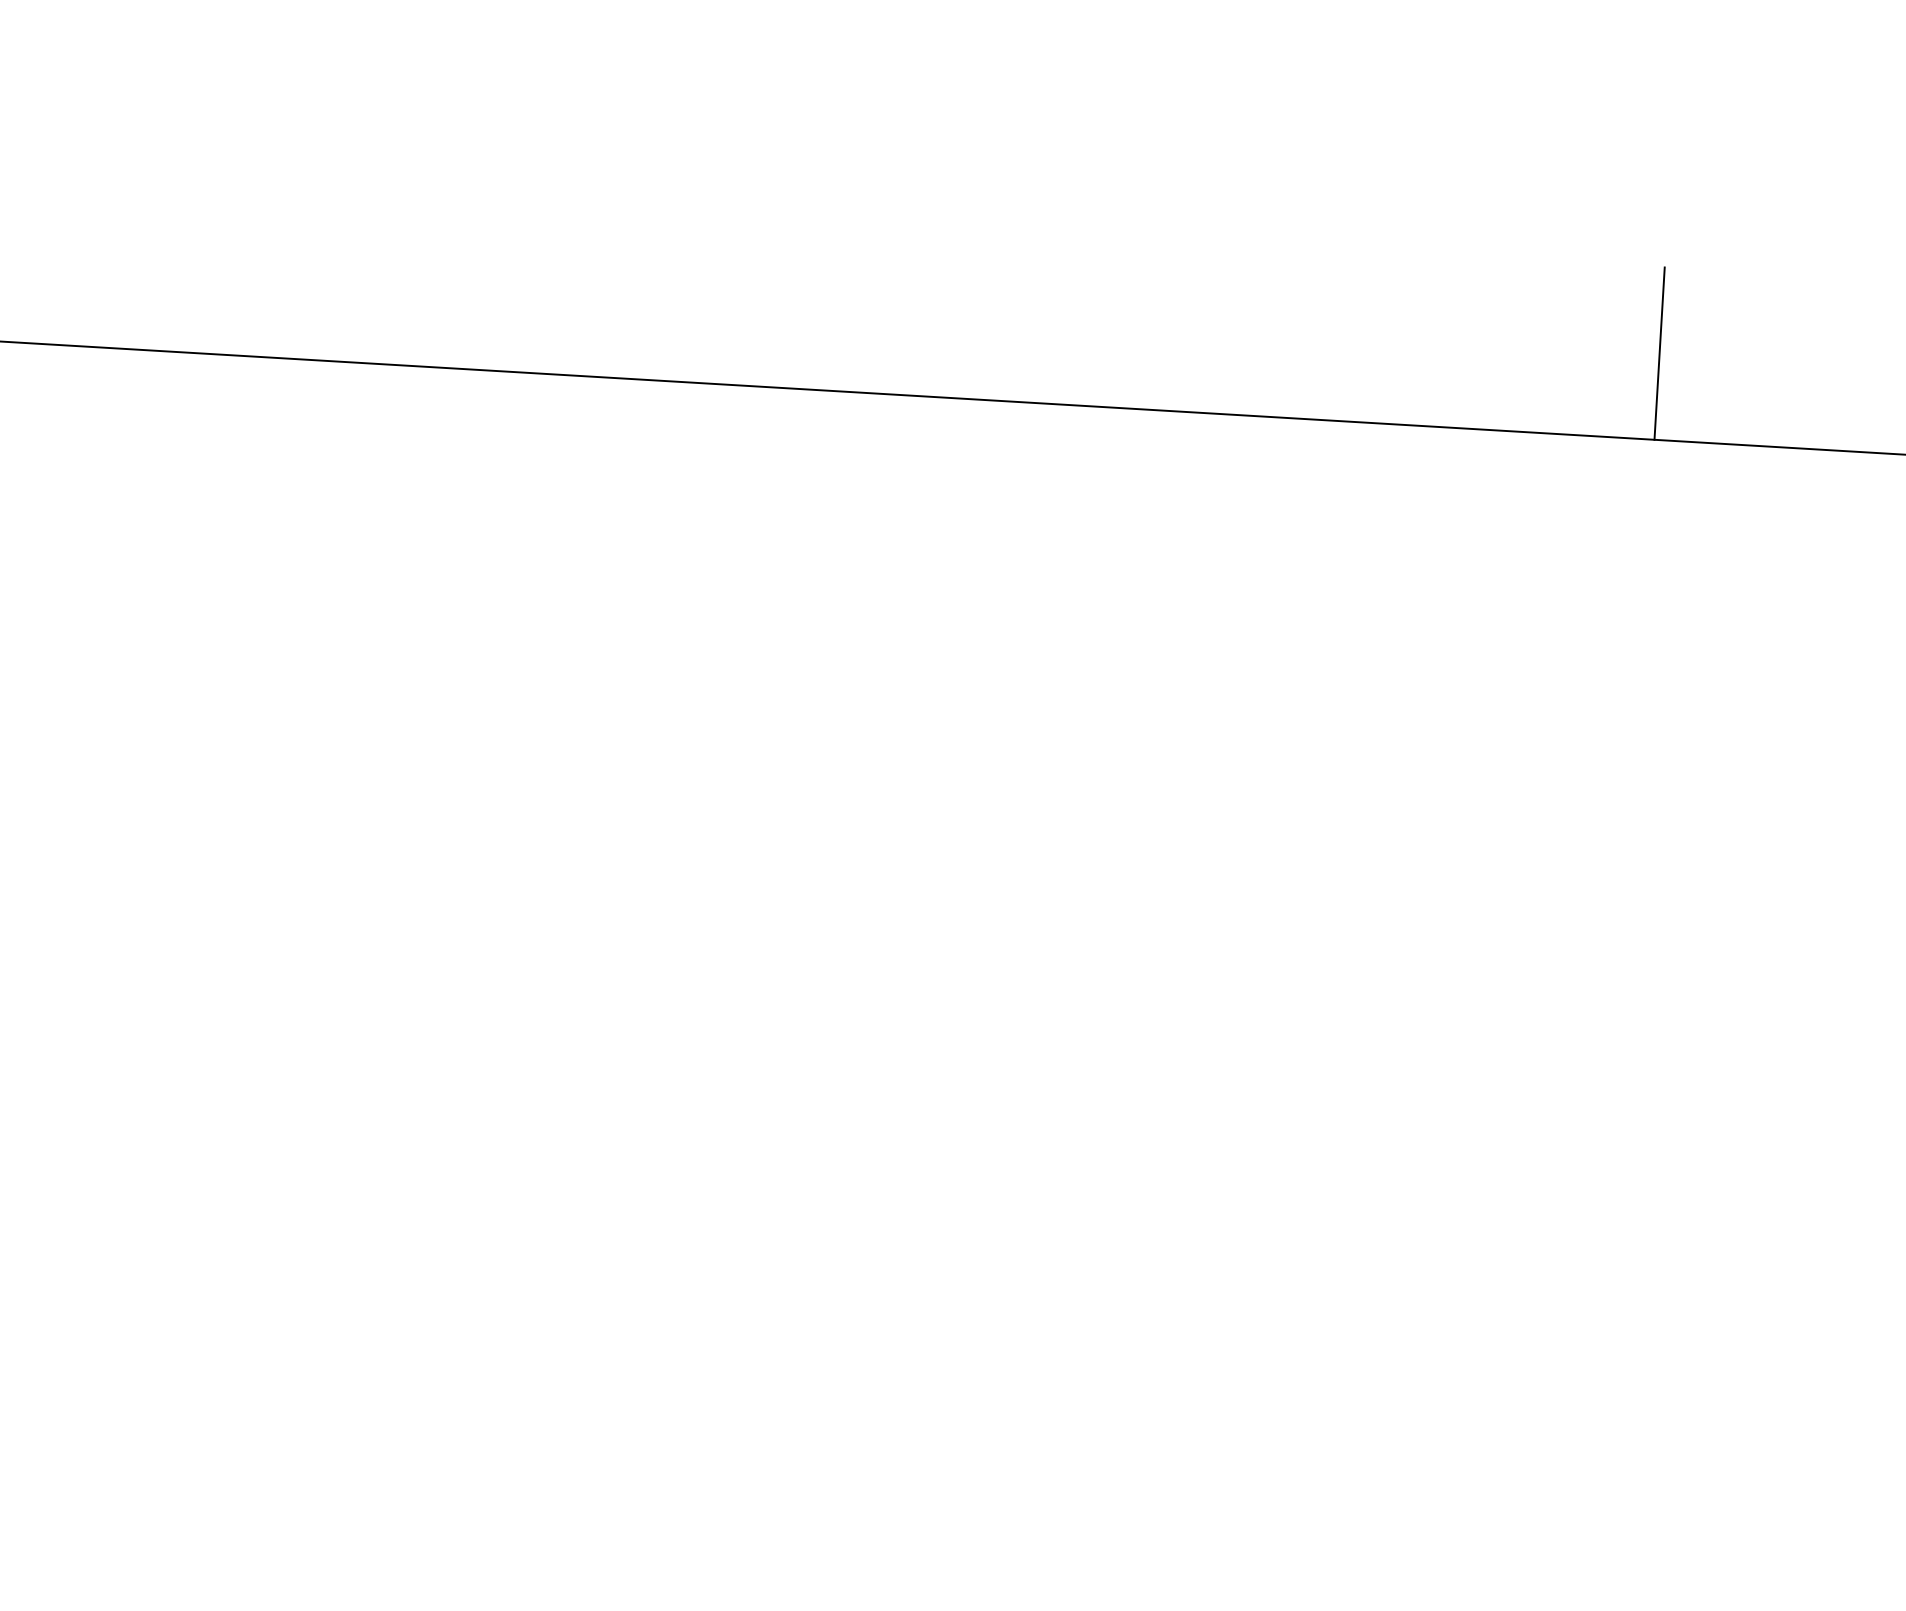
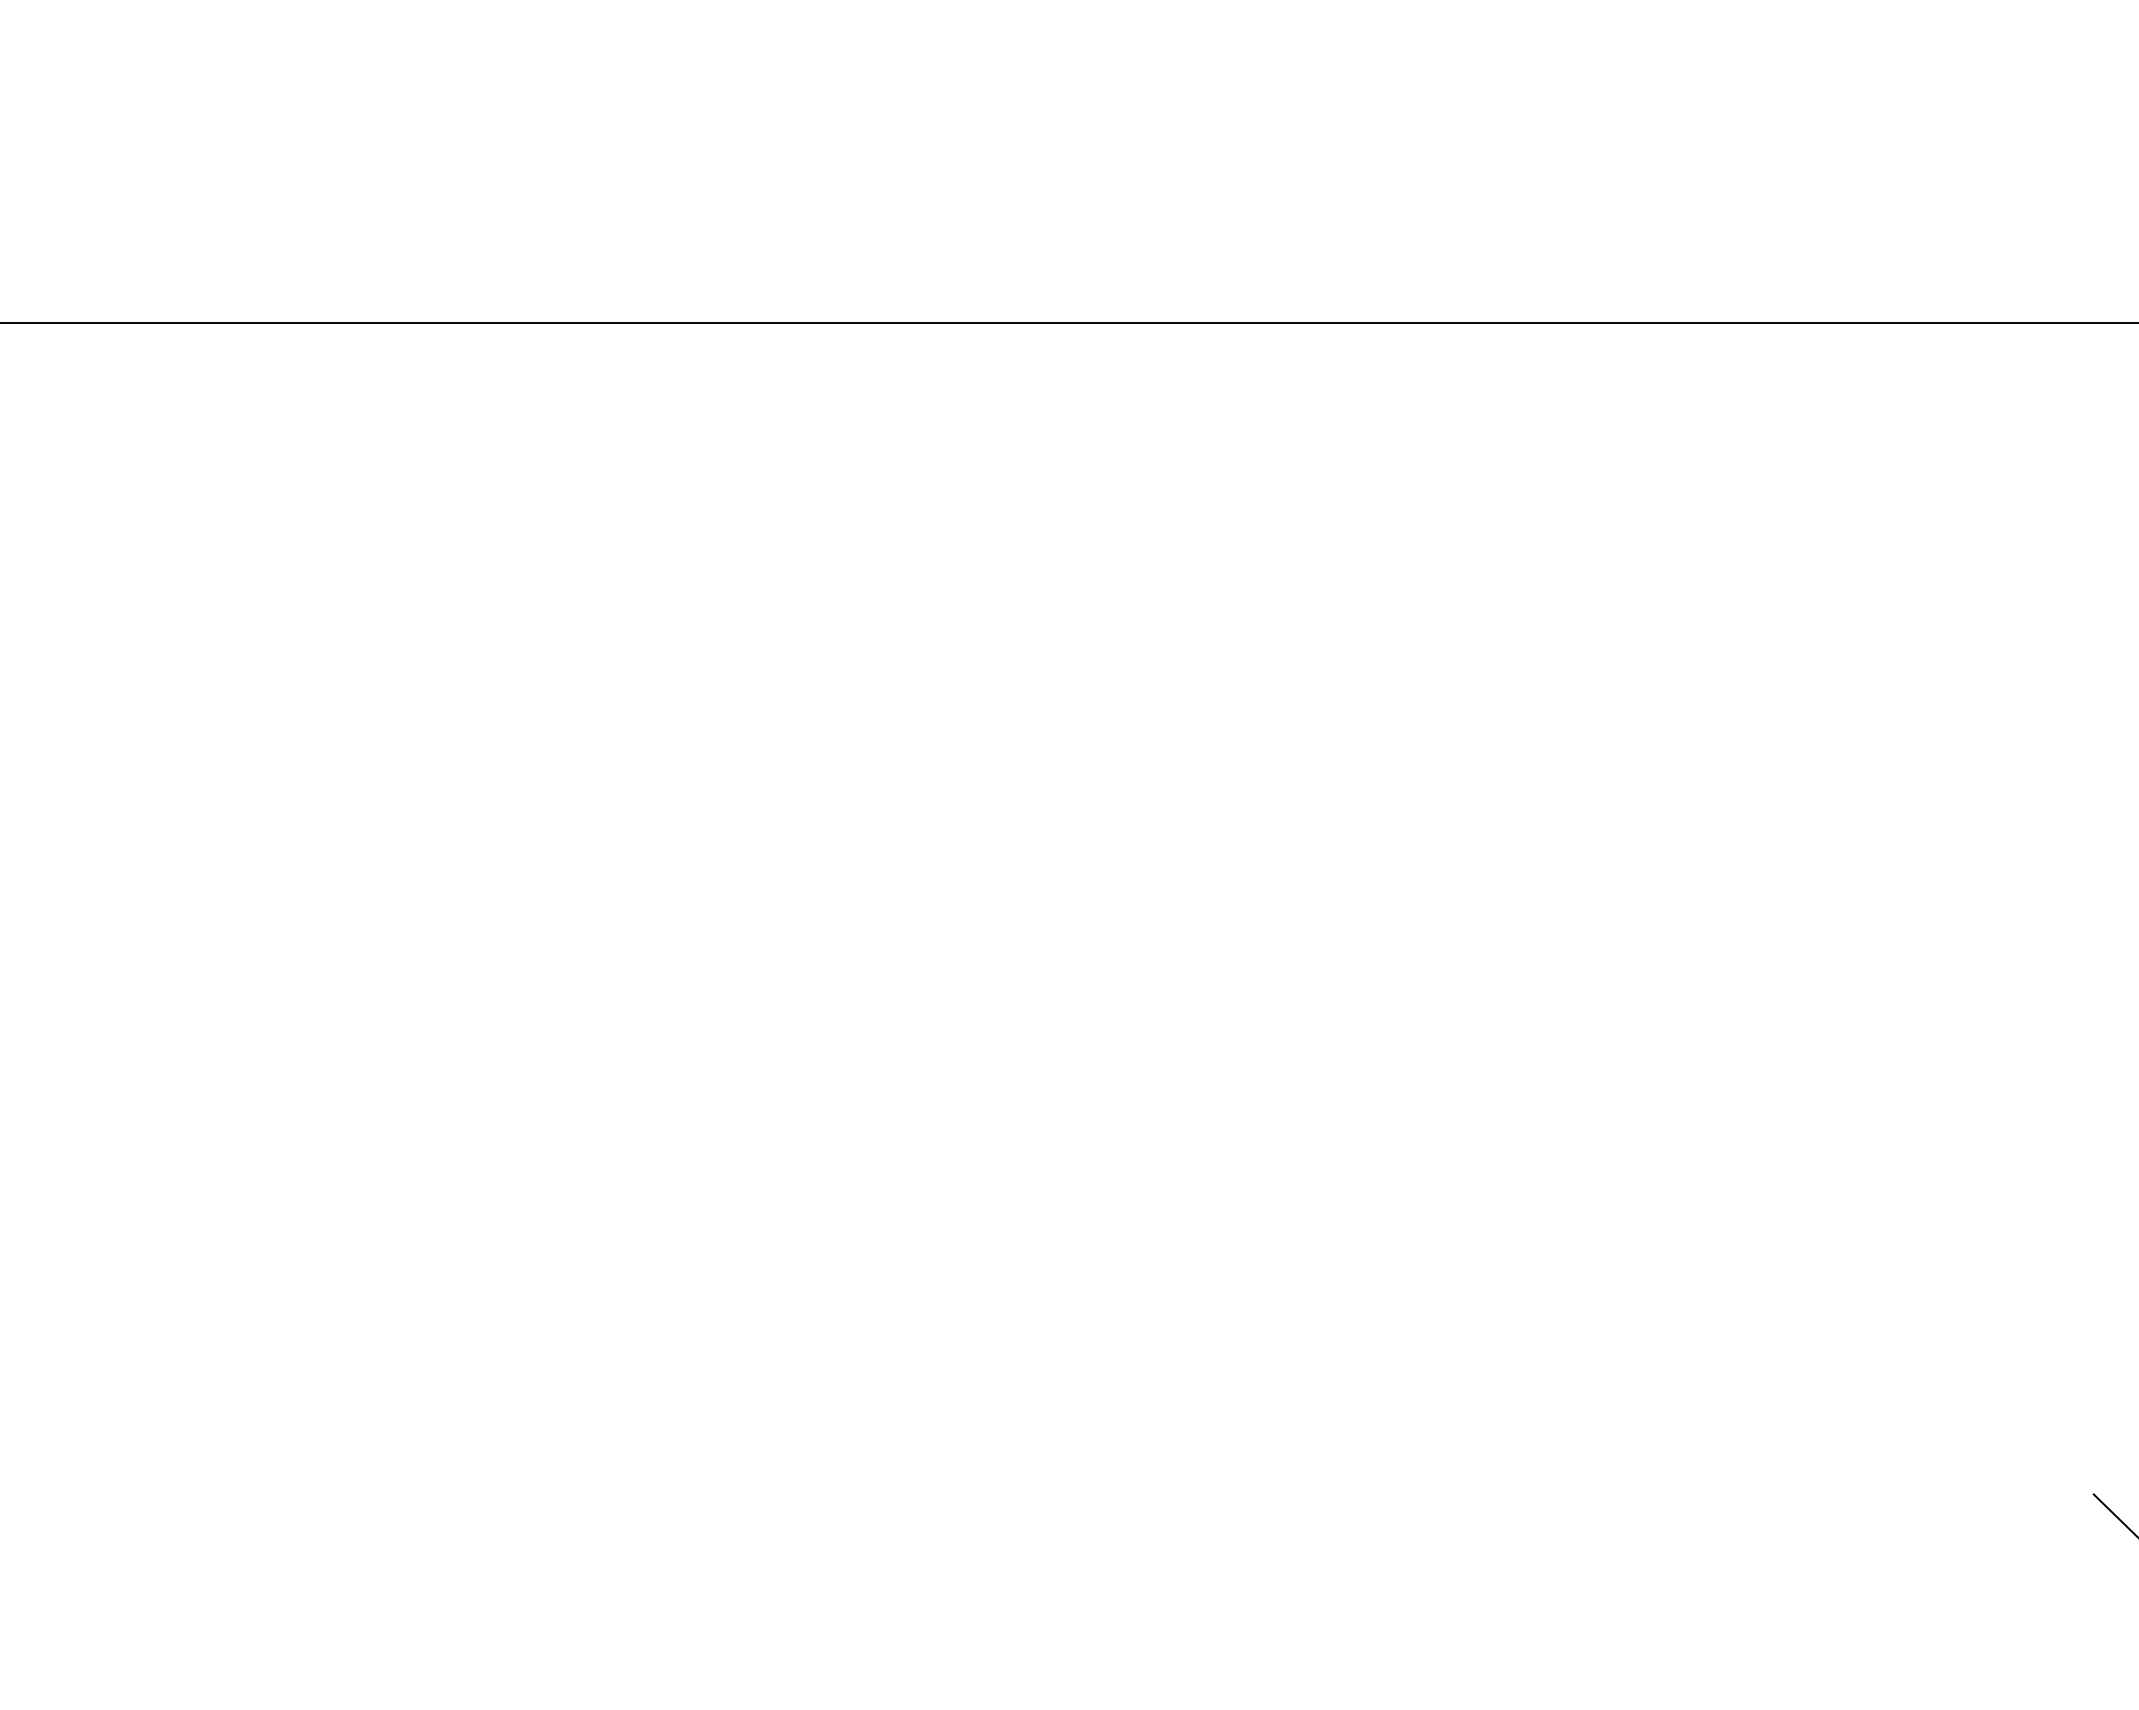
line: (1659, 353) -> (1502, 235), removed

